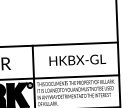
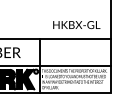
text: (77, 60) -> (76, 25), moved

